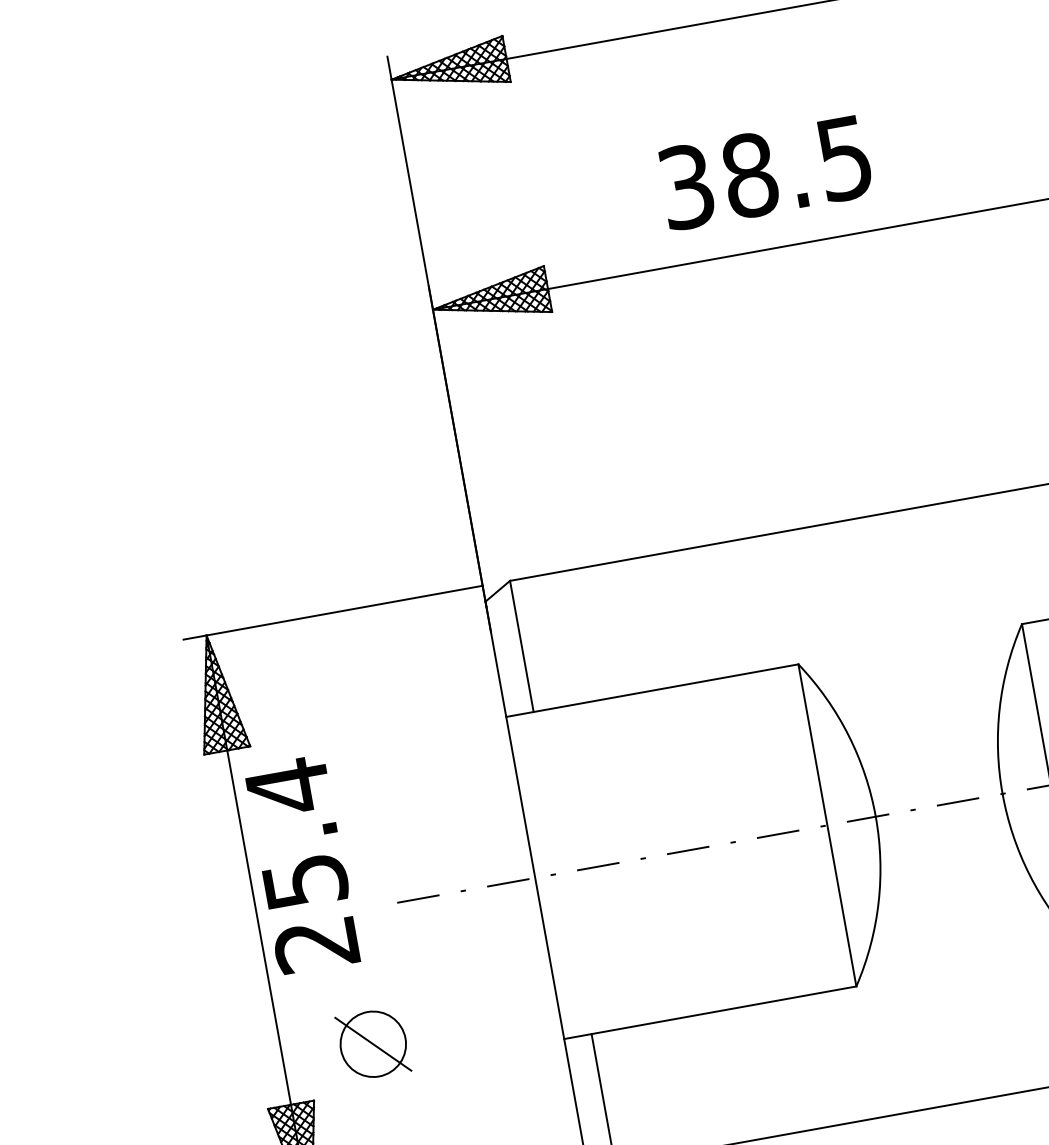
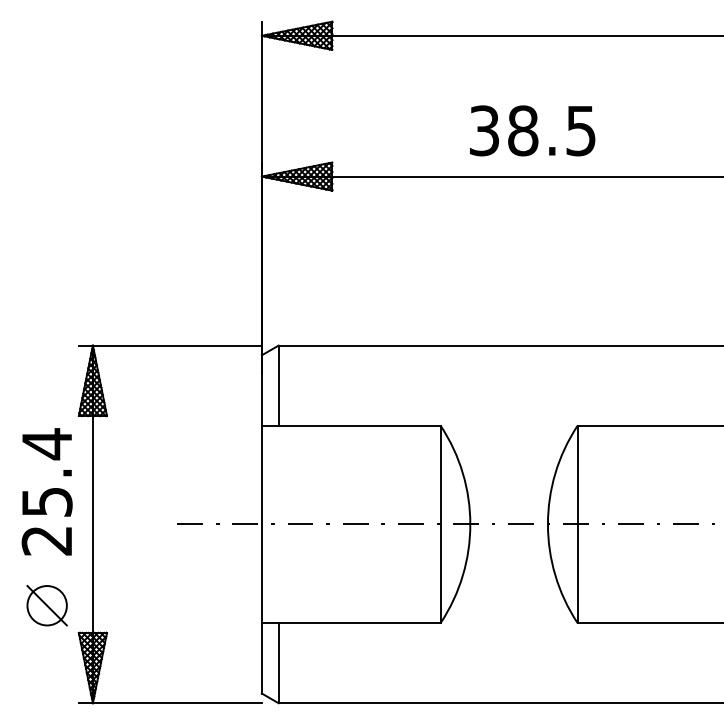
text: (765, 172) -> (532, 130), moved
text: (301, 864) -> (46, 491), moved
part: (372, 1044) -> (46, 605), moved

